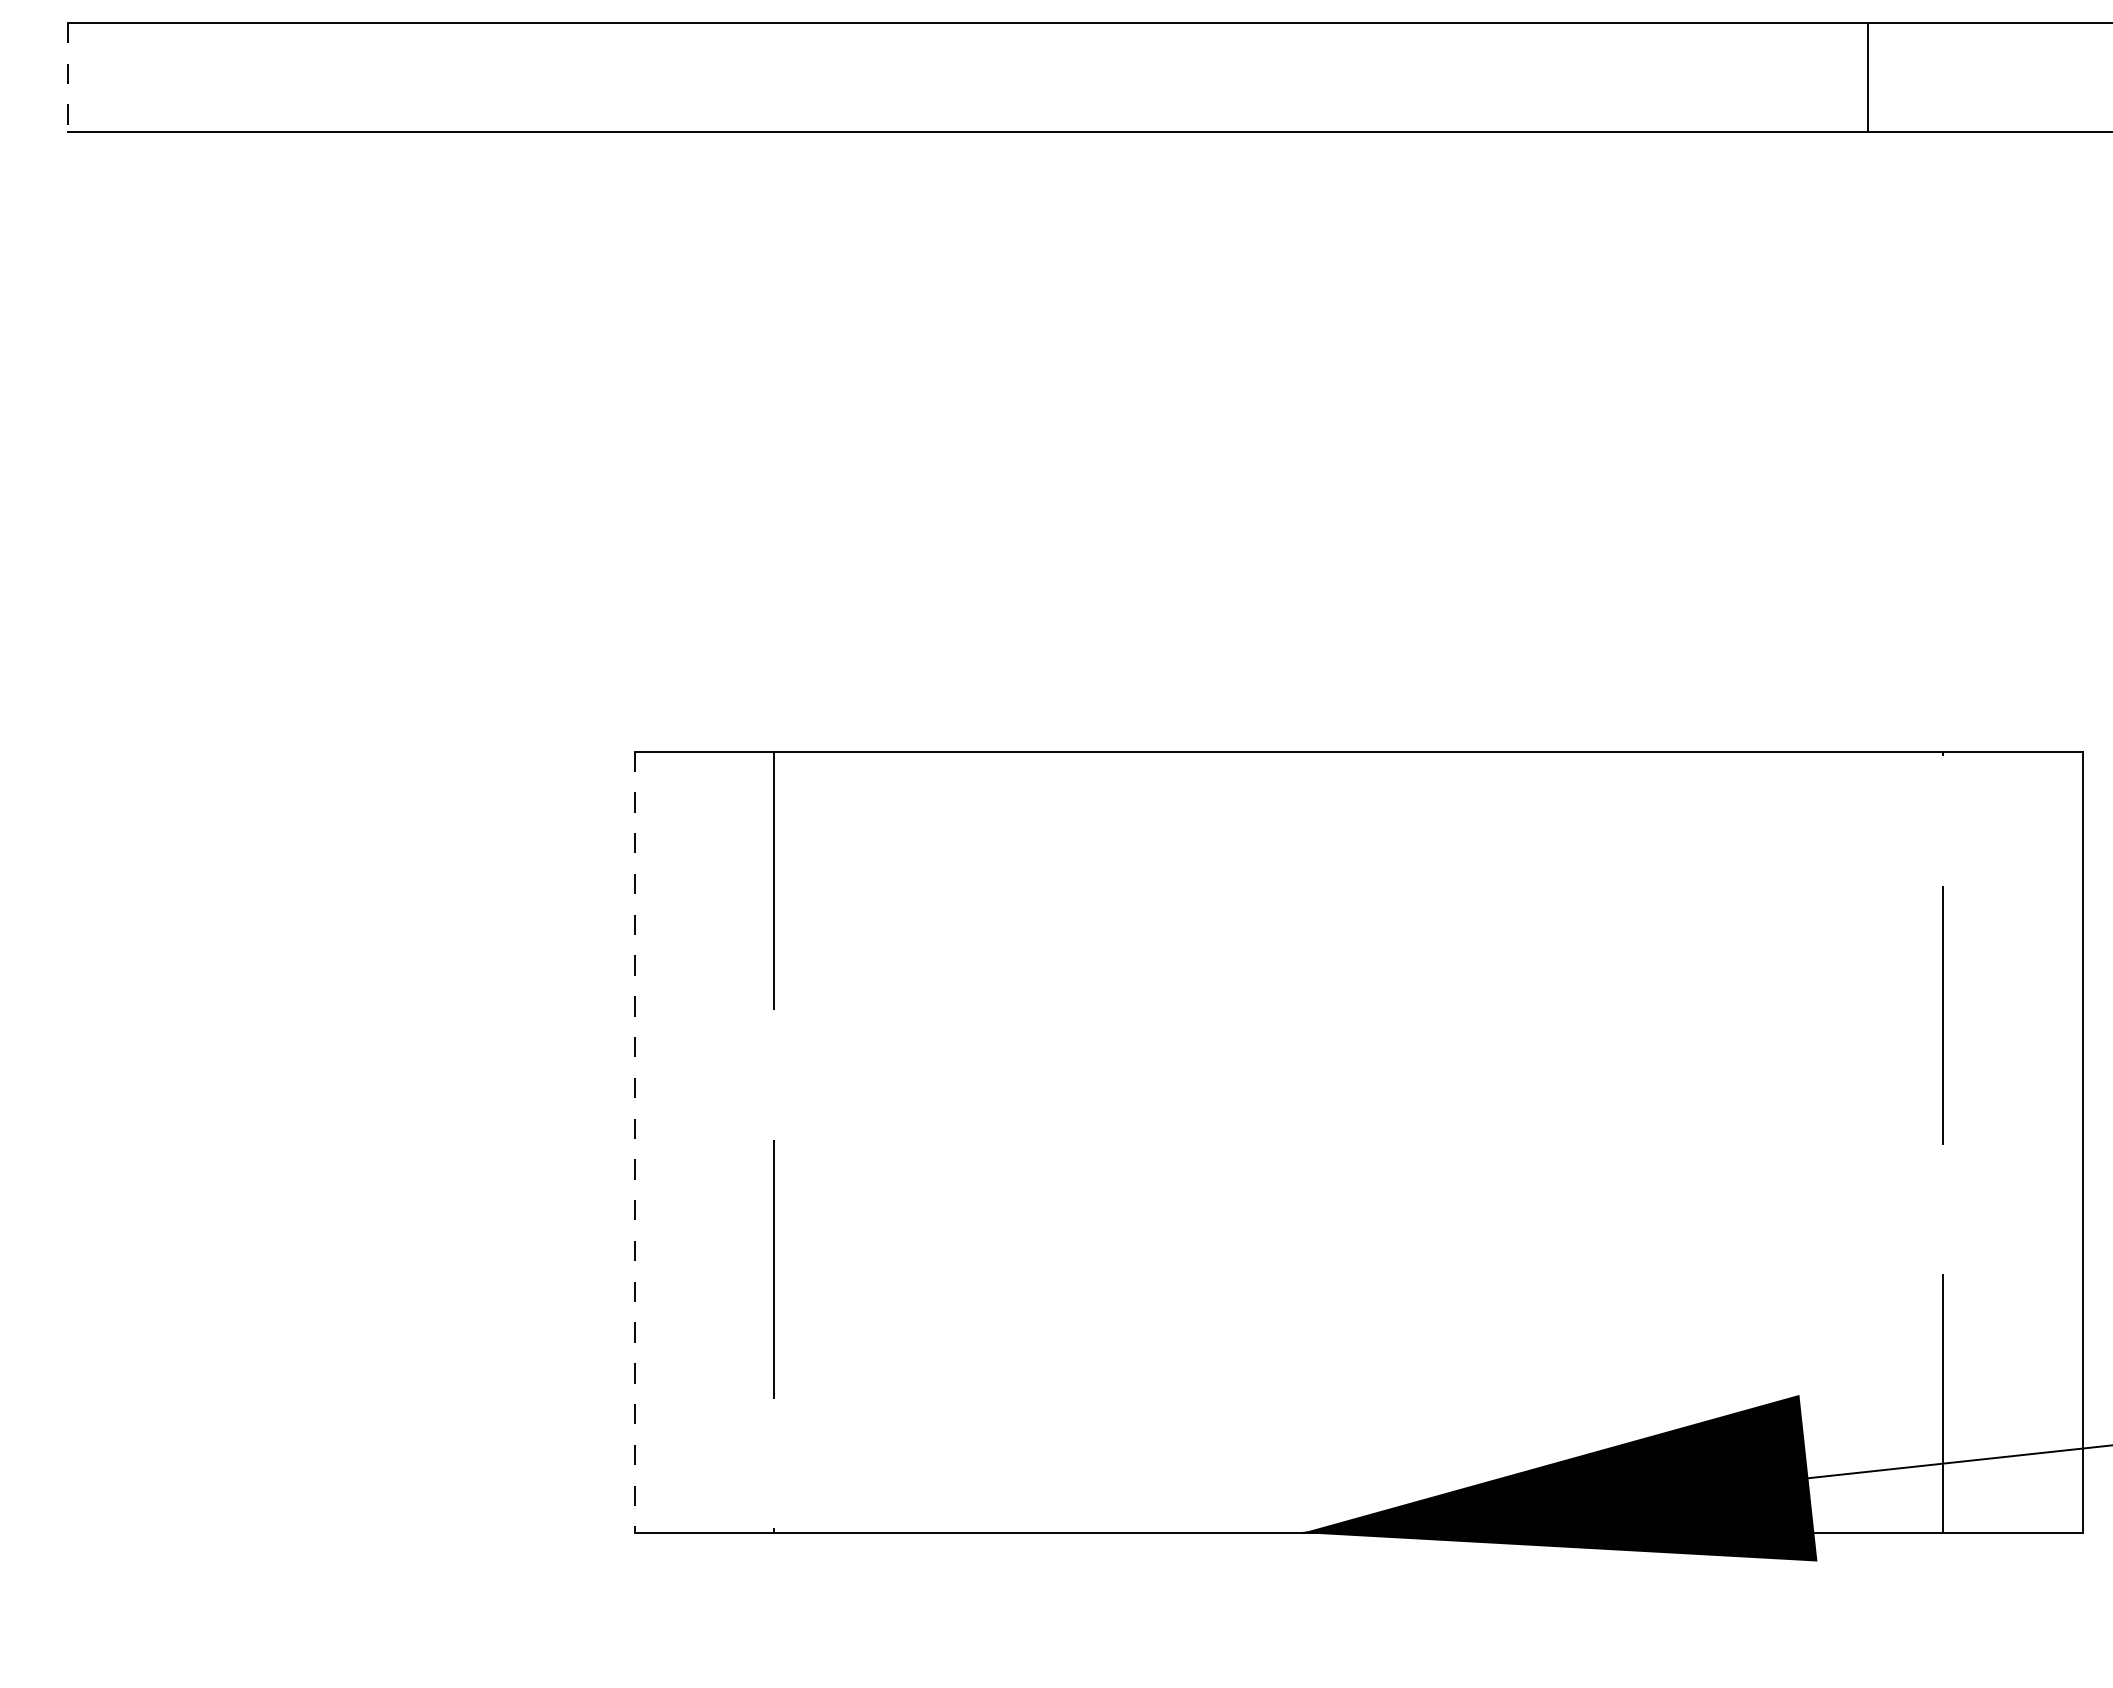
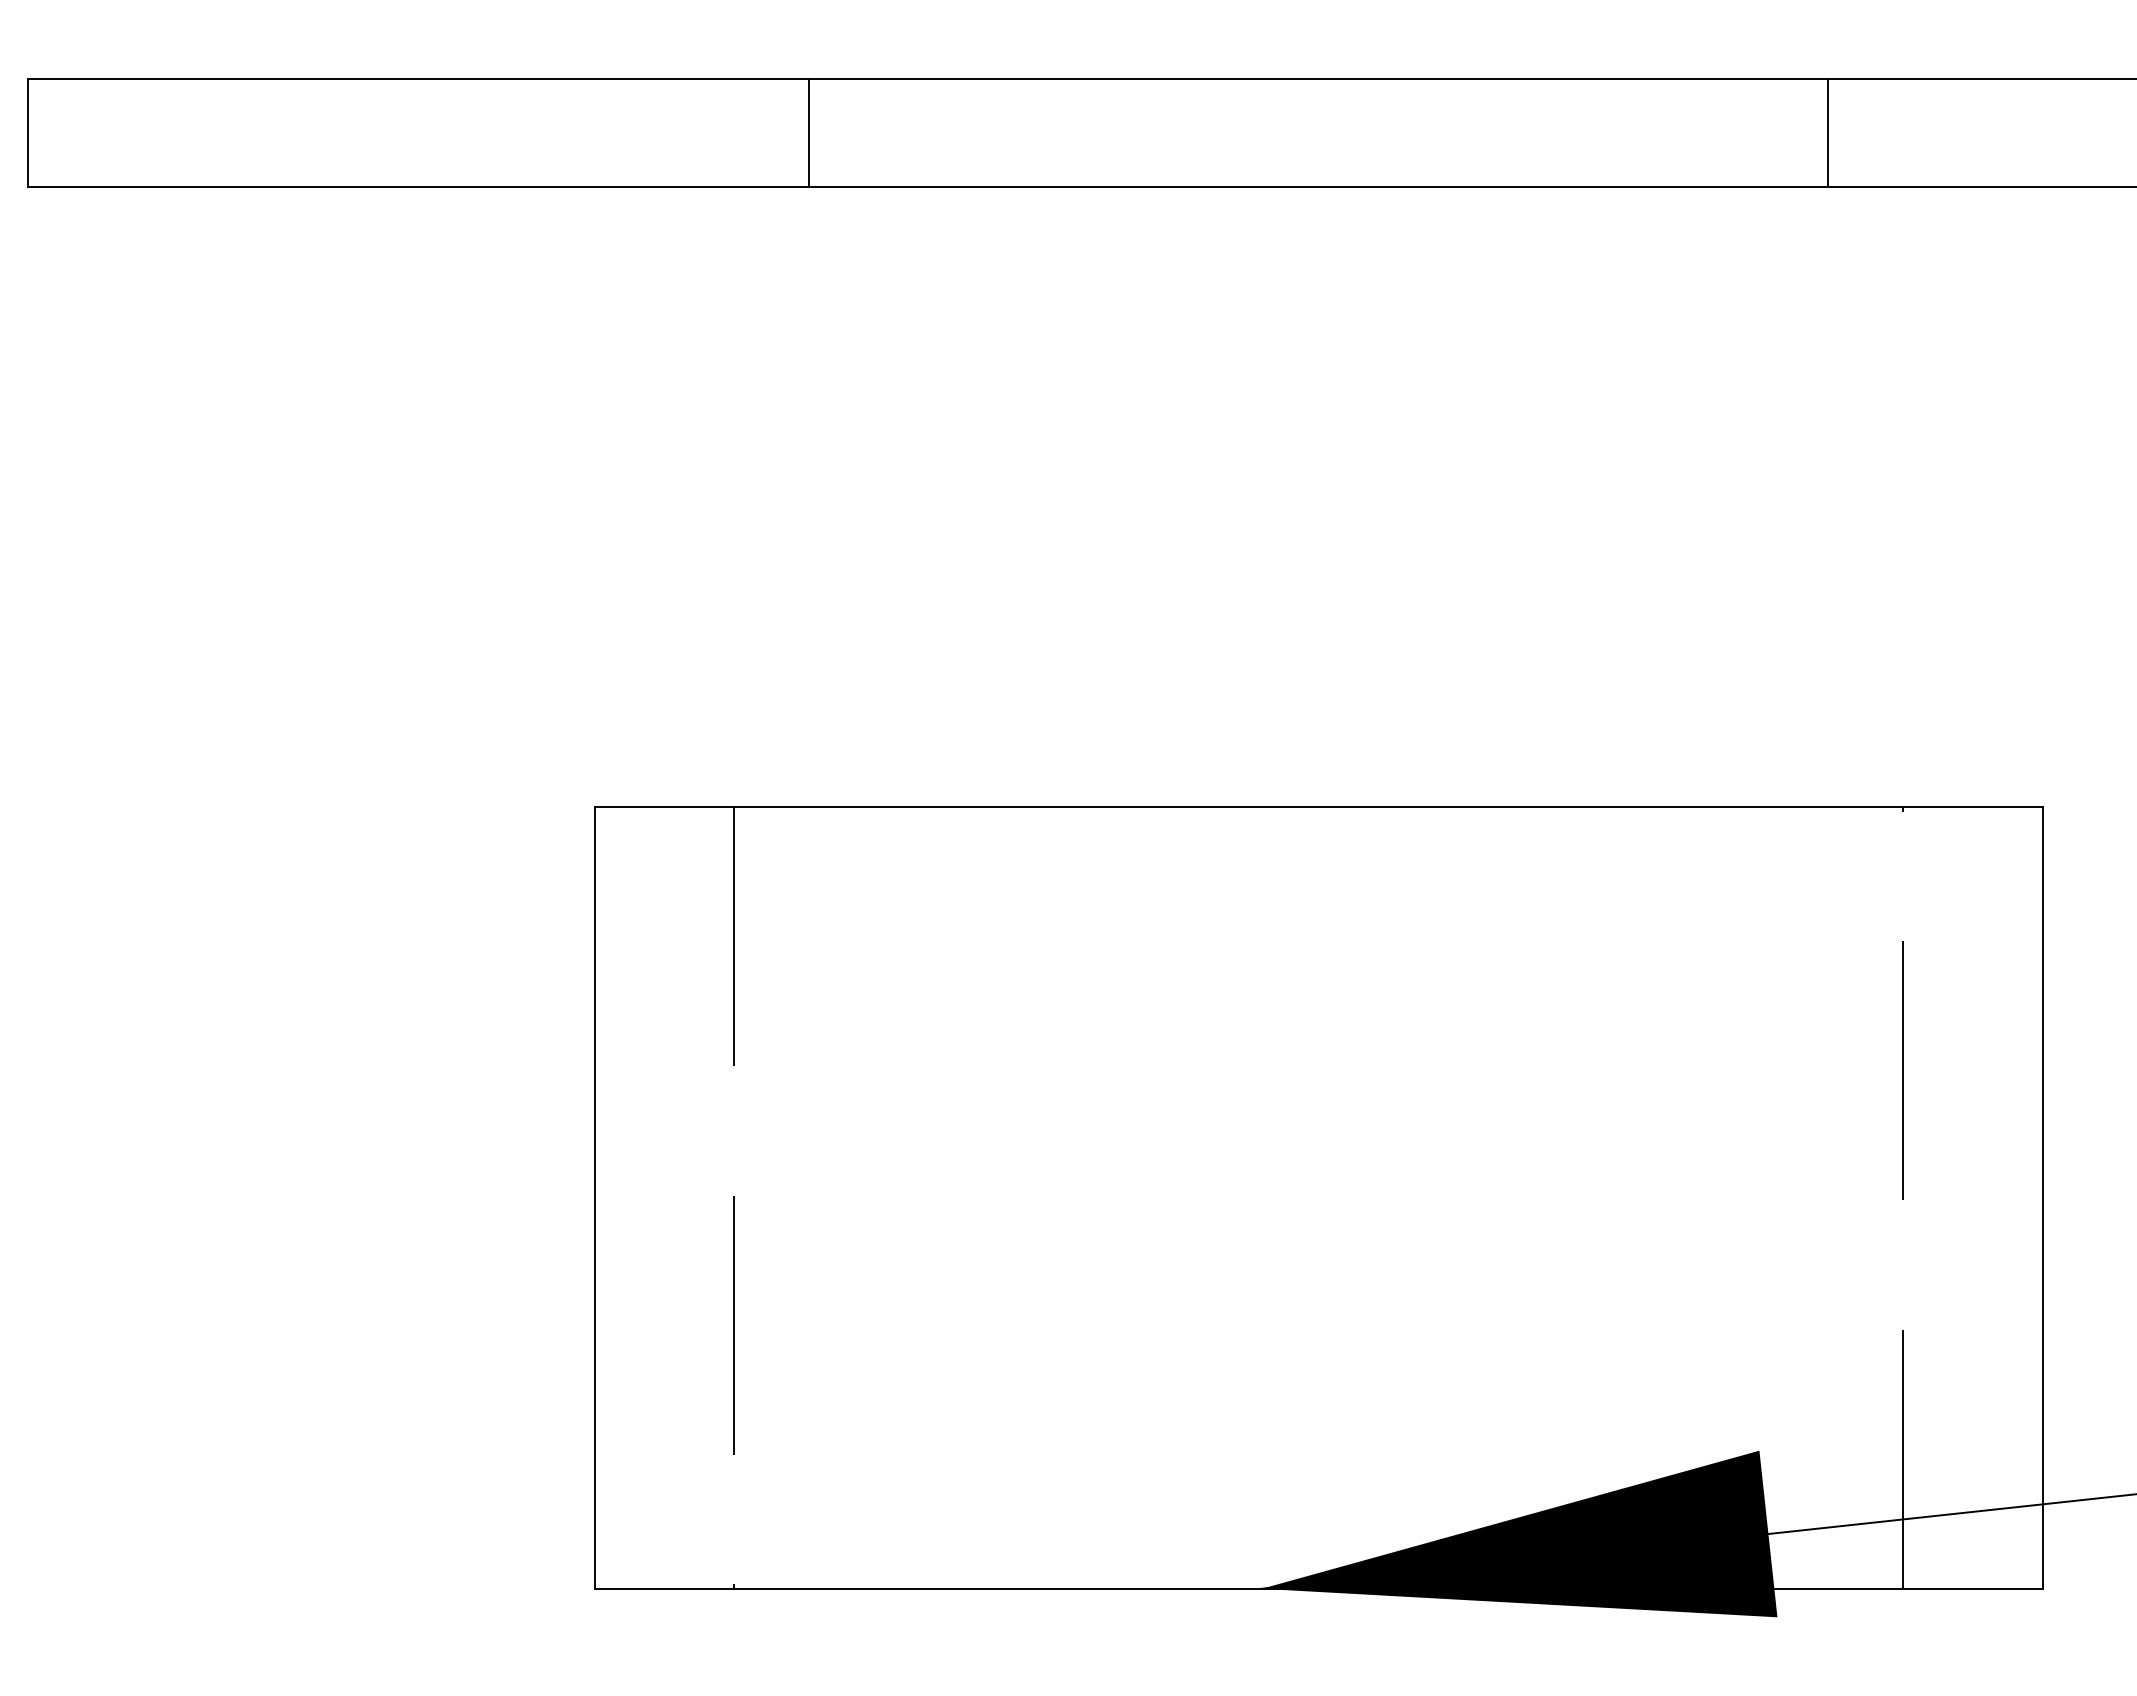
line: (849, 76) -> (809, 132), added
line: (67, 77) -> (27, 133), dashed -> solid
line: (634, 1142) -> (594, 1198), dashed -> solid

